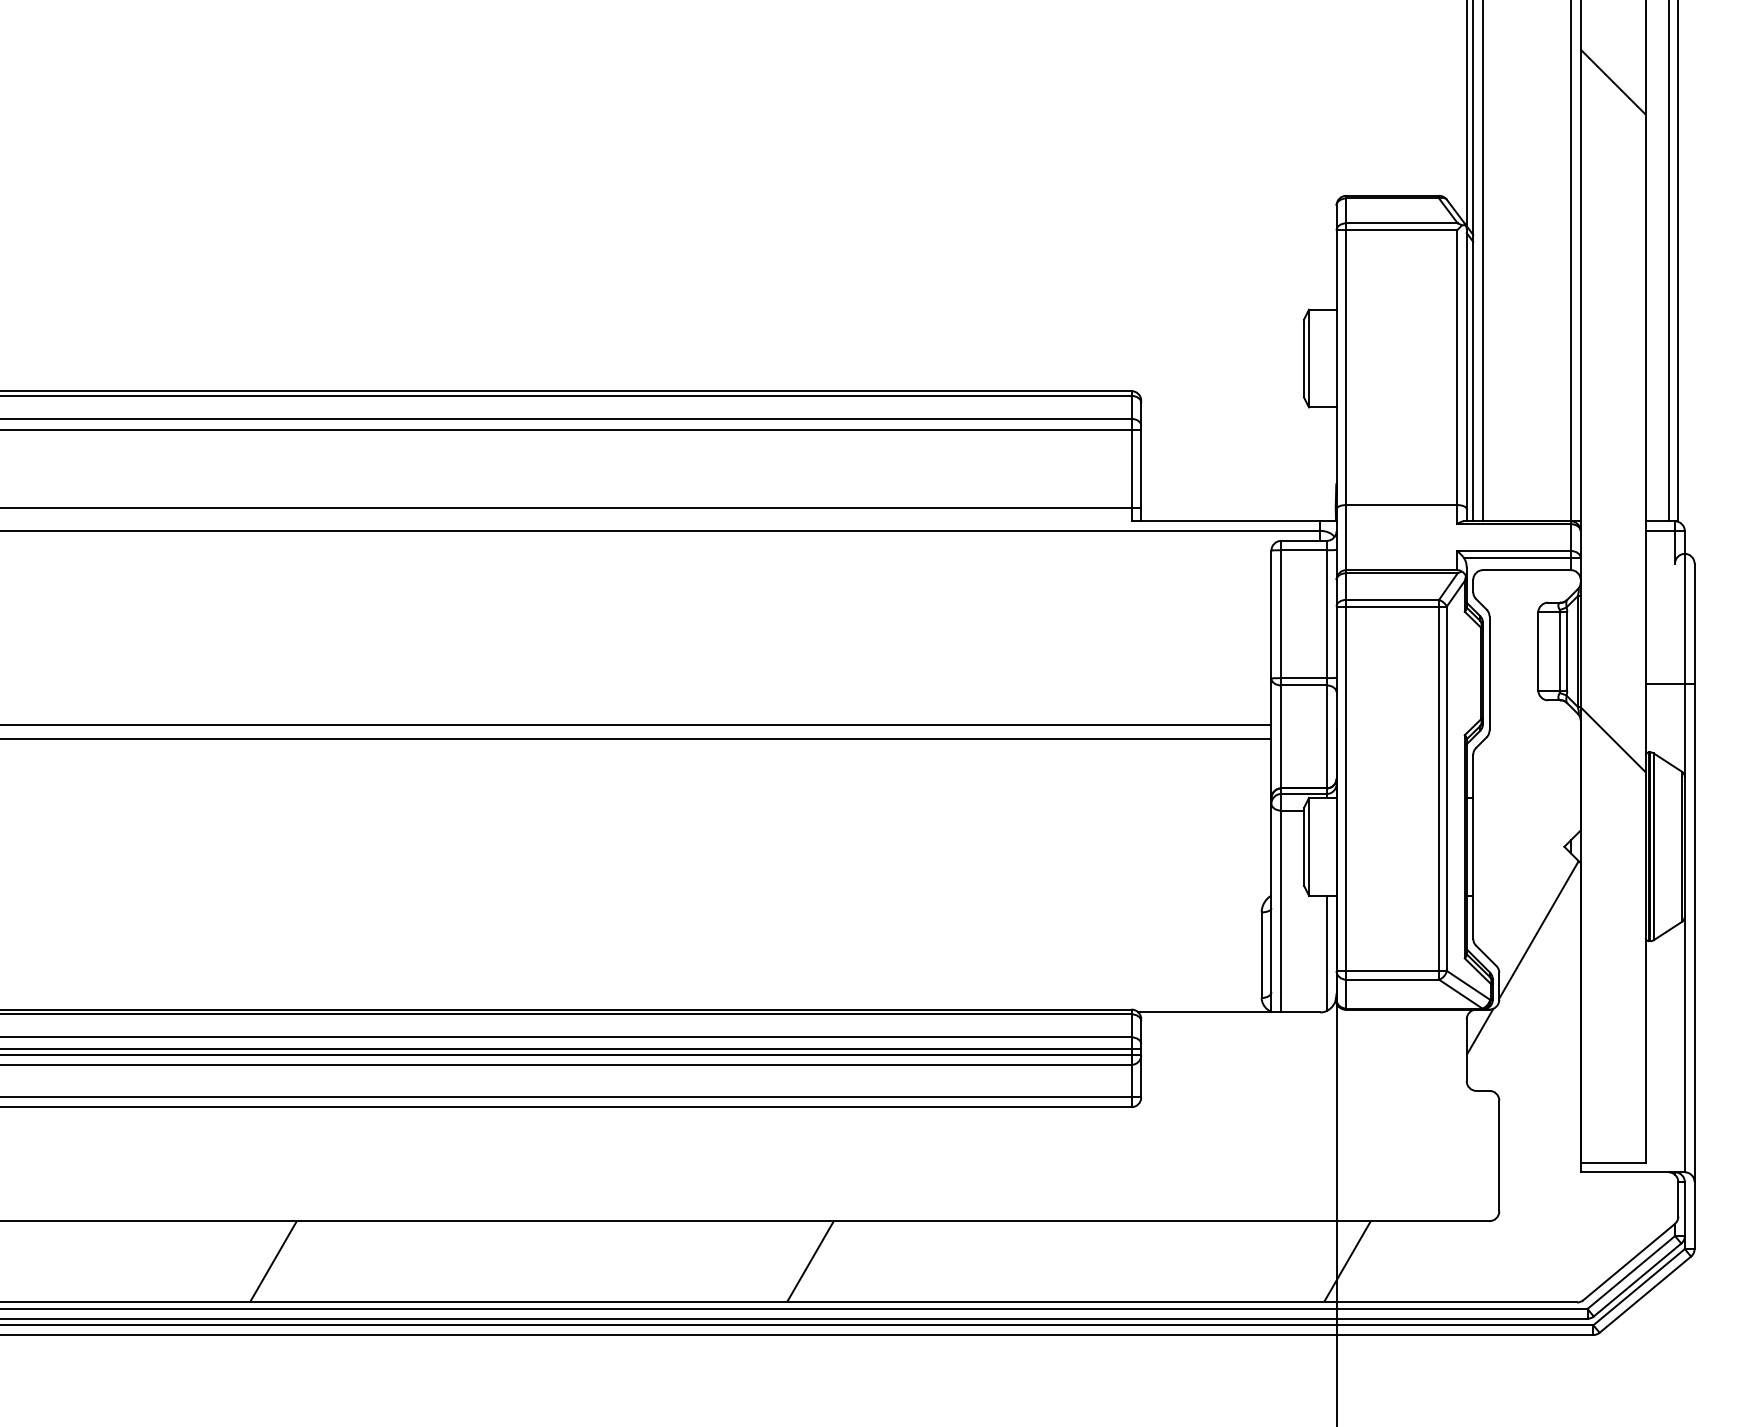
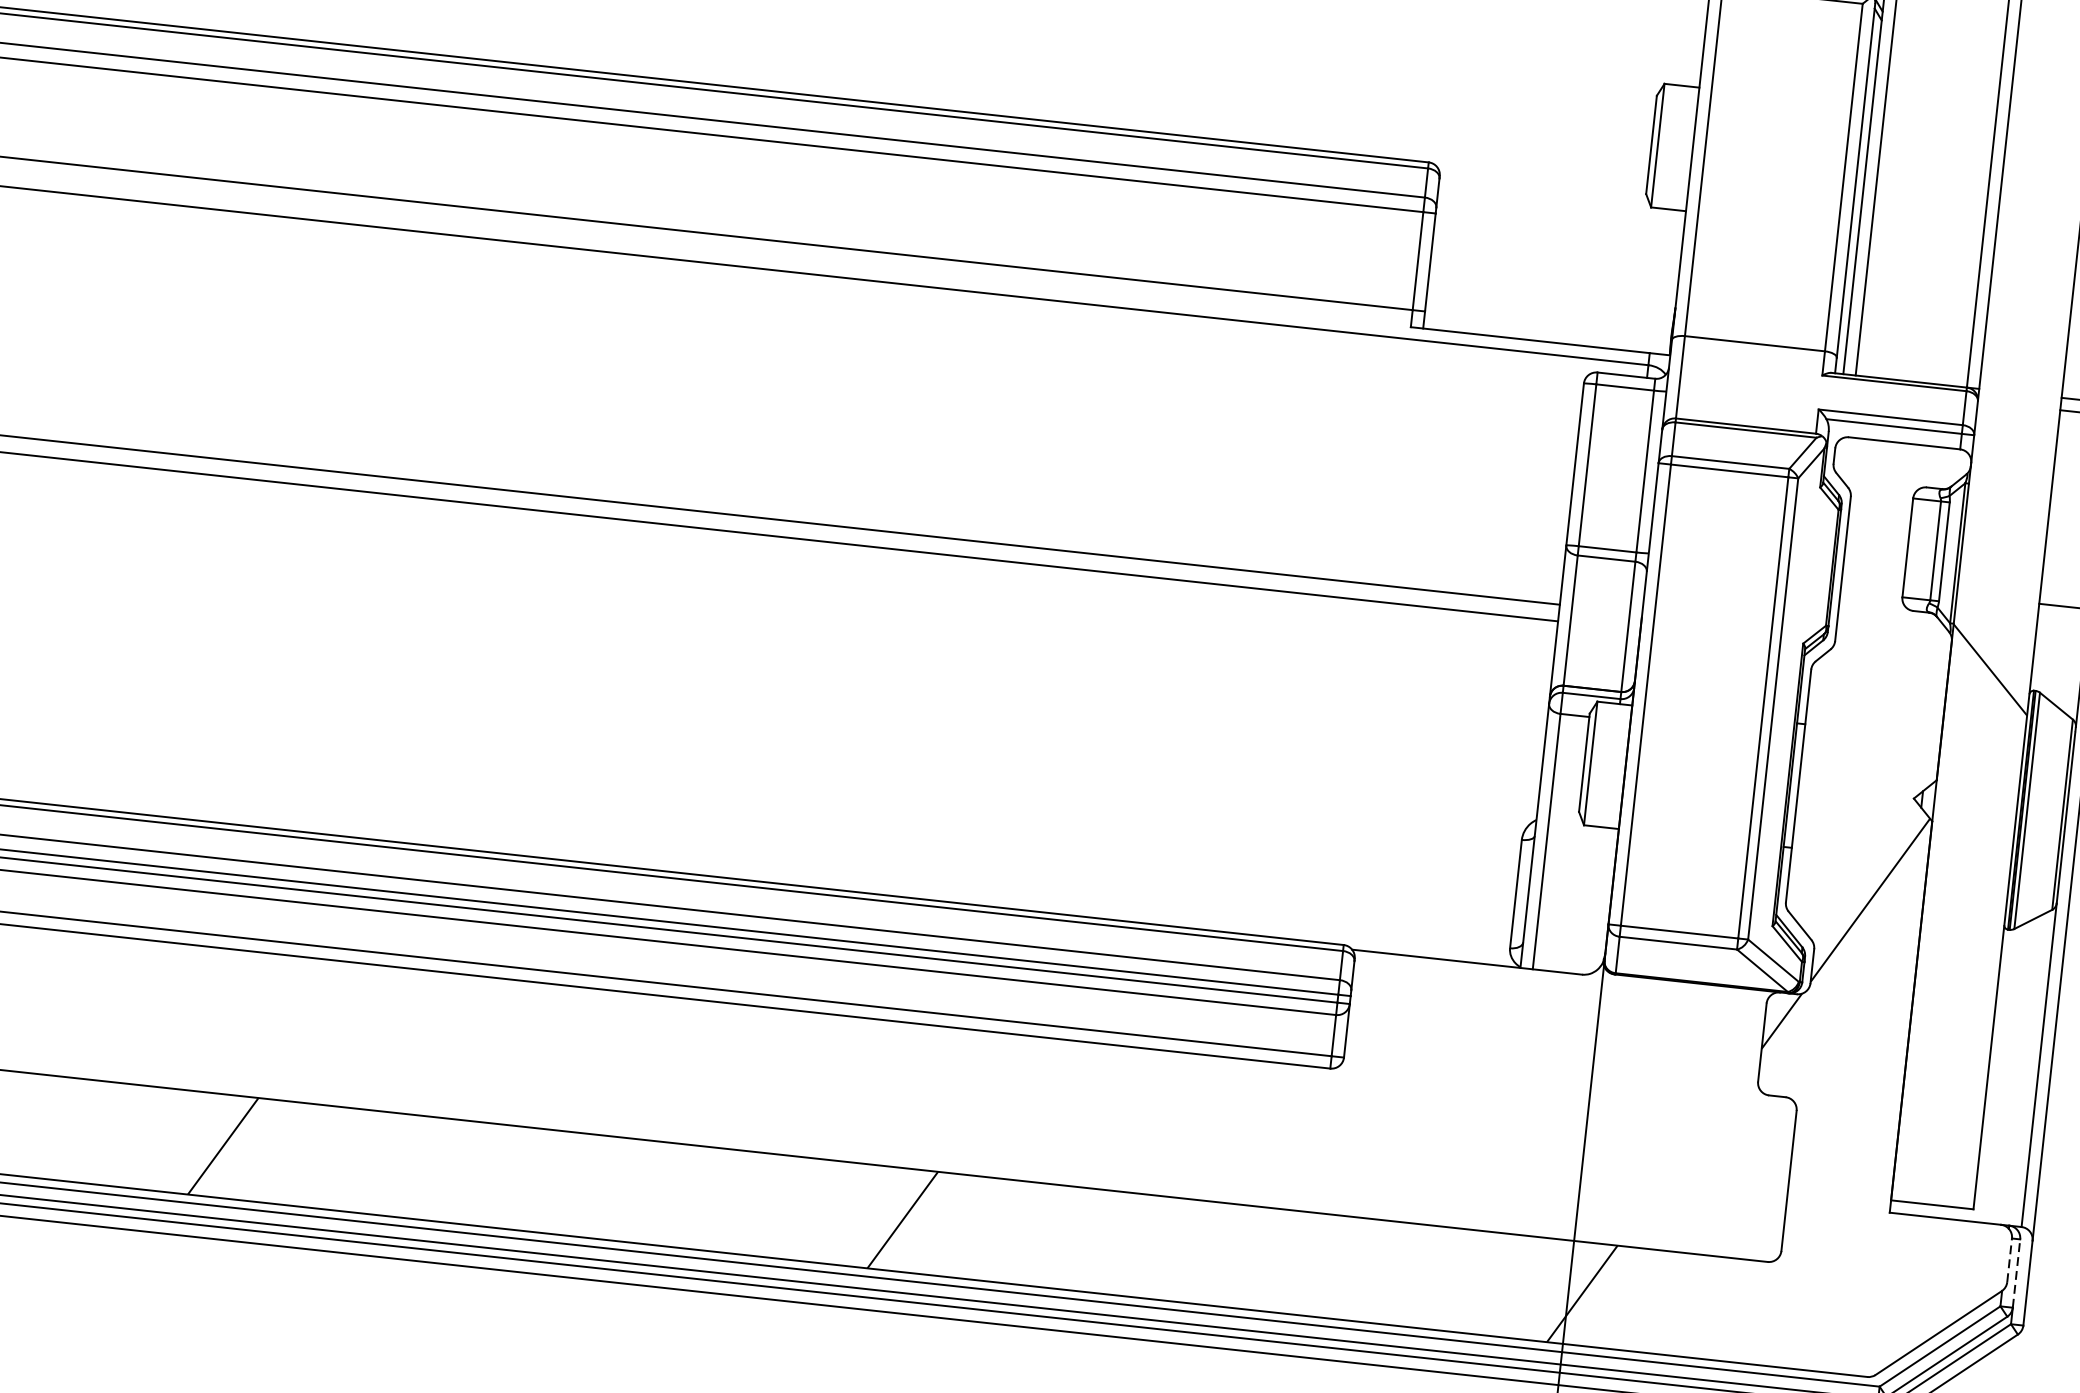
line: (1326, 953) -> (1598, 900), removed
line: (1678, 1198) -> (2009, 1259), solid -> dashed
line: (1684, 1209) -> (2016, 1274), solid -> dashed

